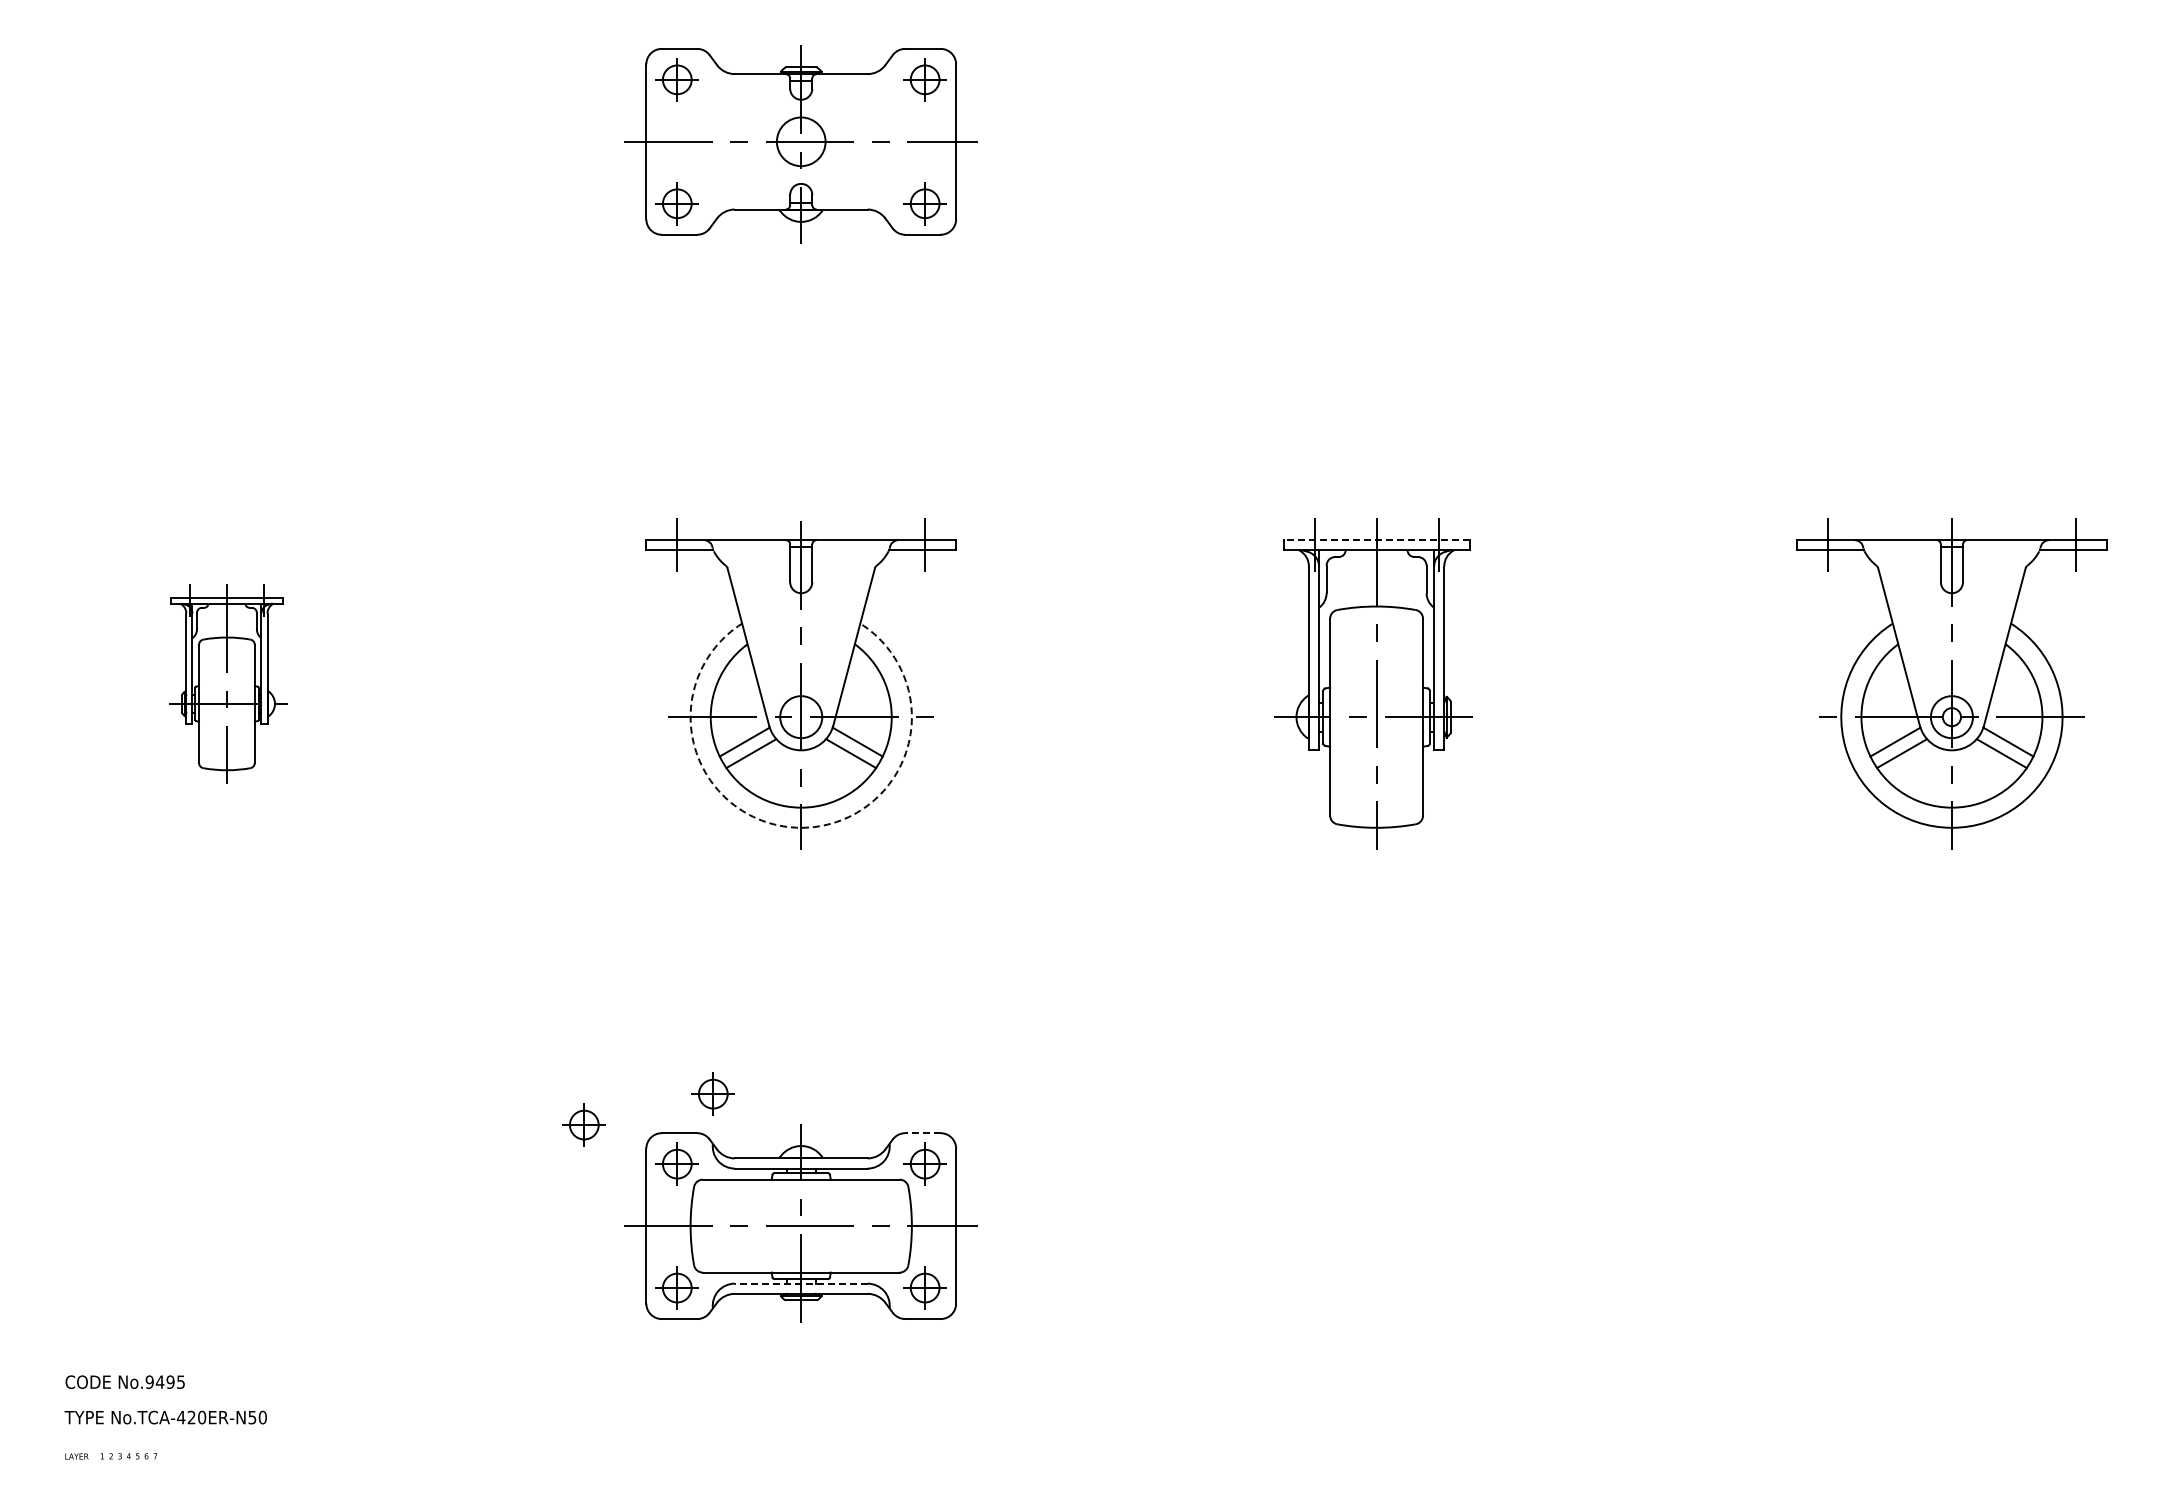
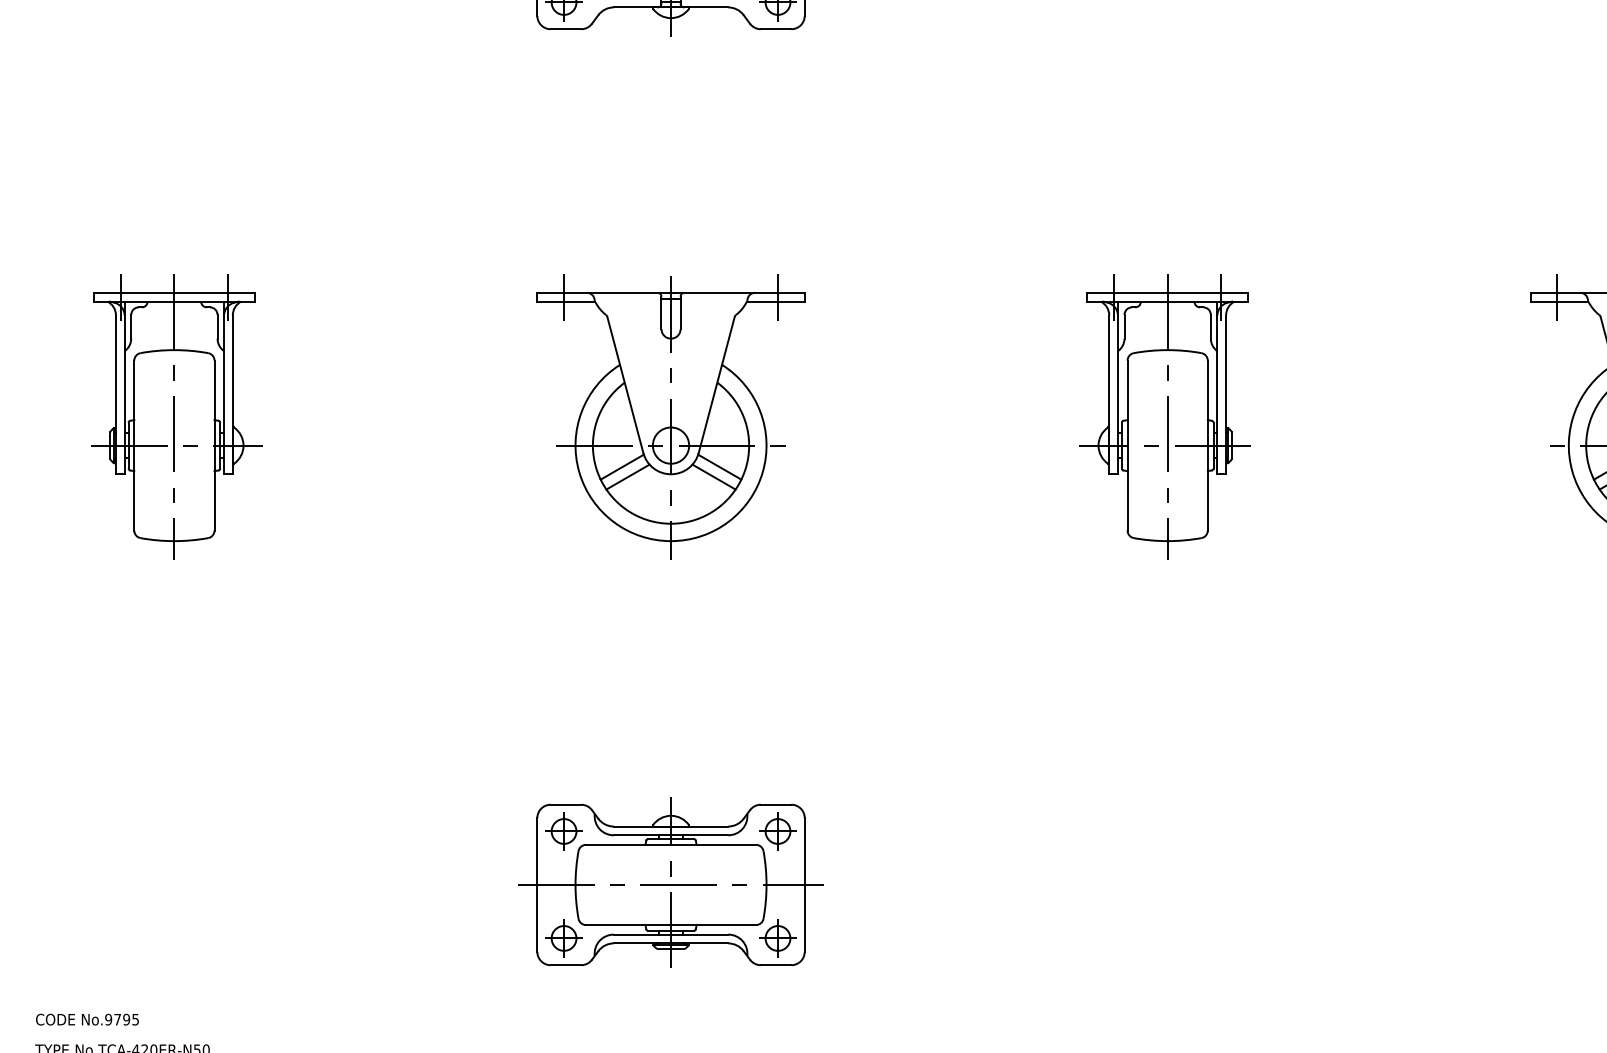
line: (1376, 540) -> (1167, 293), dashed -> solid
part: (228, 683) -> (176, 416), size x1.67
arc: (801, 827) -> (671, 540), dashed -> solid
part: (712, 1093) -> (594, 770), removed
part: (583, 1124) -> (483, 797), removed
line: (922, 1133) -> (775, 805), dashed -> solid
line: (800, 1283) -> (670, 934), dashed -> solid
text: (159, 1381) -> (117, 1019), No.9495 -> No.9795

